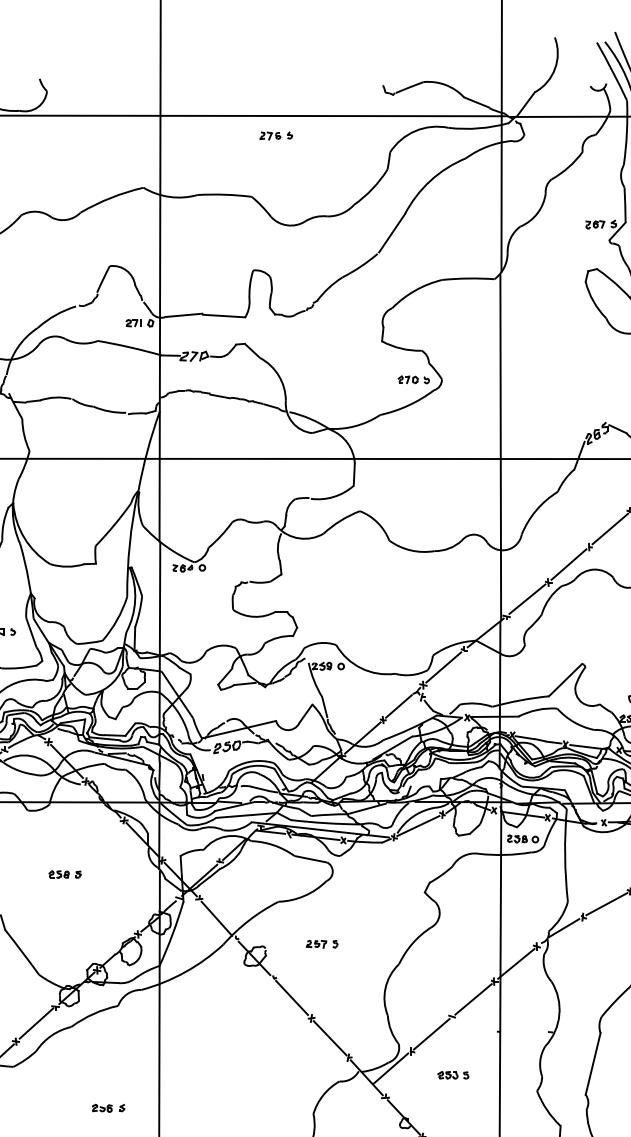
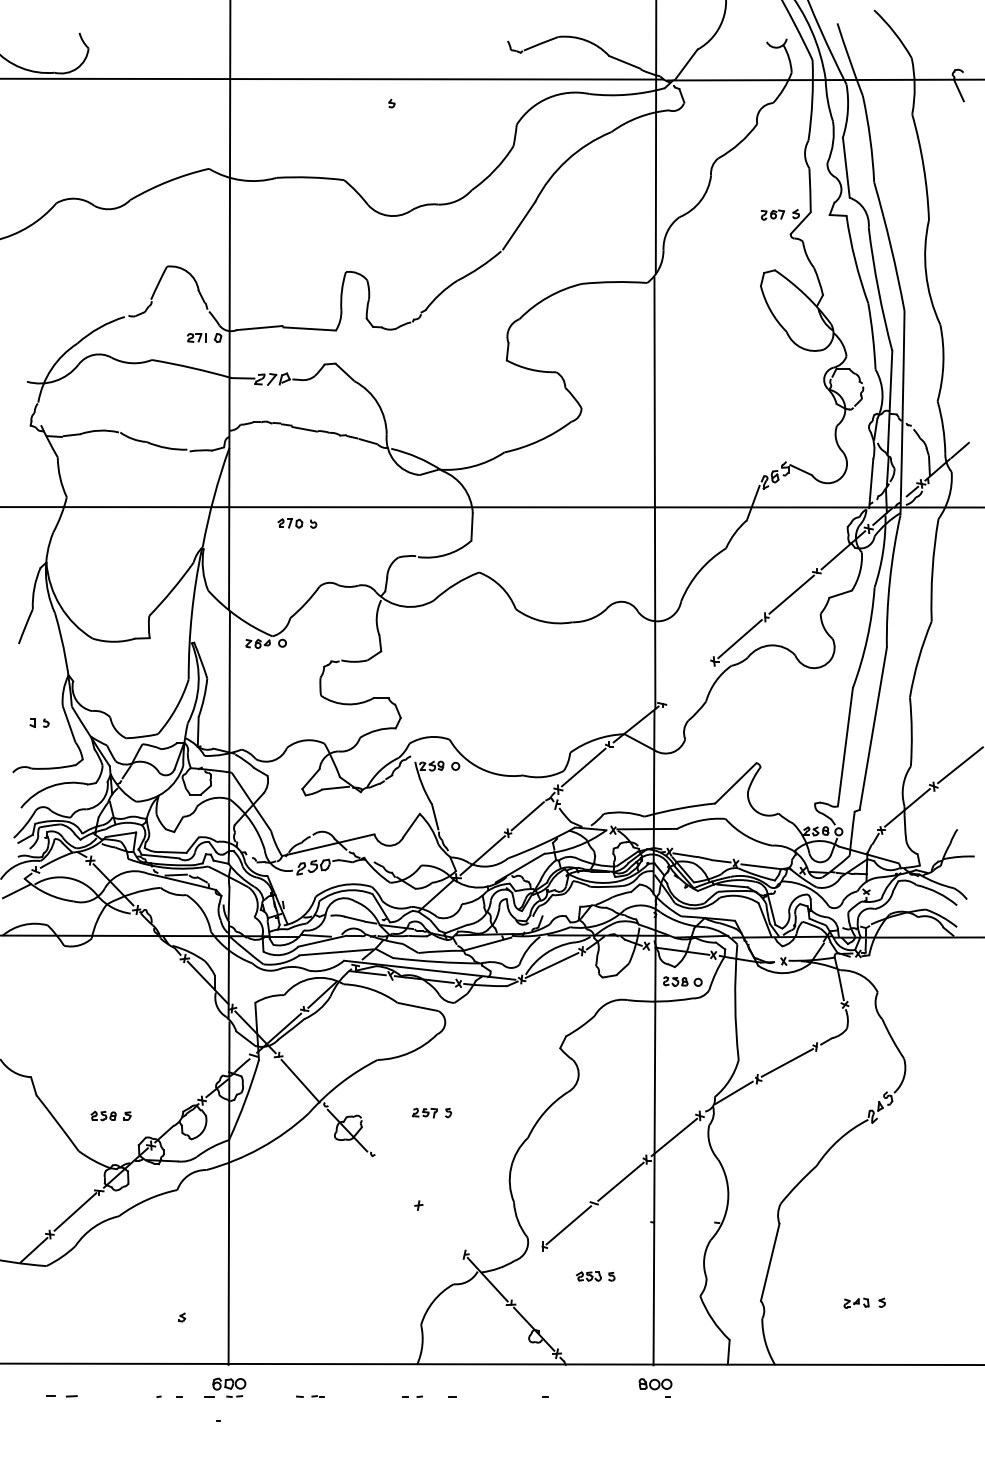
part: (270, 136) -> (367, 104), removed
part: (413, 379) -> (297, 523), moved
line: (526, 599) -> (687, 682), removed
part: (64, 874) -> (110, 1116), moved
line: (292, 997) -> (394, 1179), removed
line: (329, 1038) -> (441, 1230), removed
line: (390, 1068) -> (517, 1268), removed
part: (102, 1108) -> (157, 1317), removed

